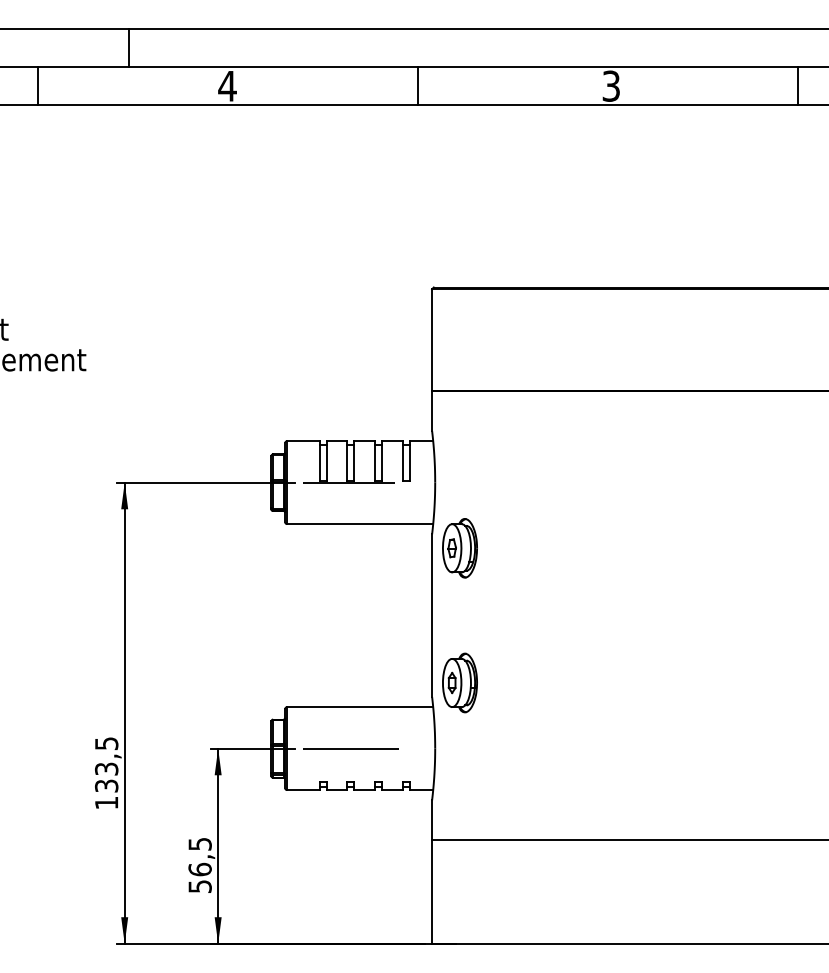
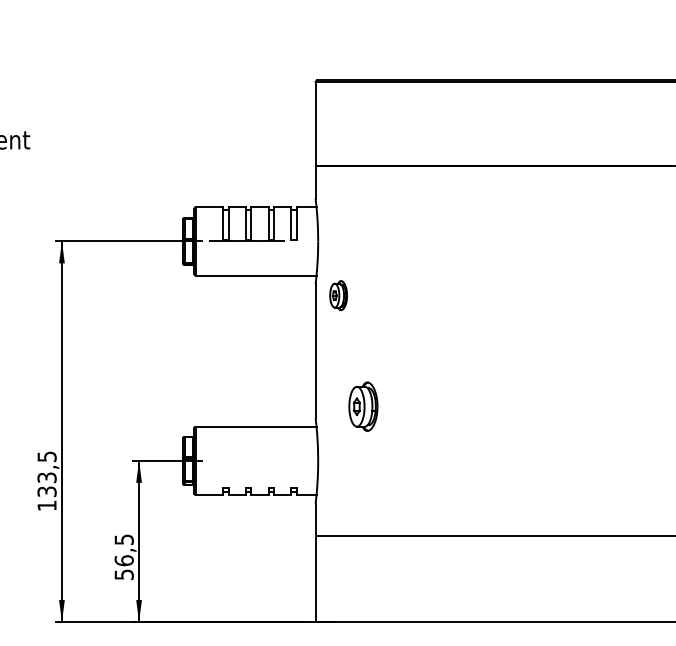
part: (459, 548) -> (338, 295), size x0.6
part: (459, 682) -> (362, 406), moved
line: (350, 748) -> (248, 460), removed

